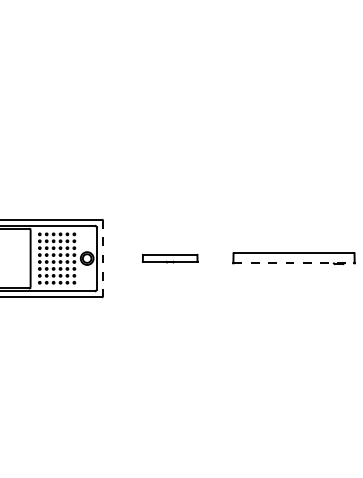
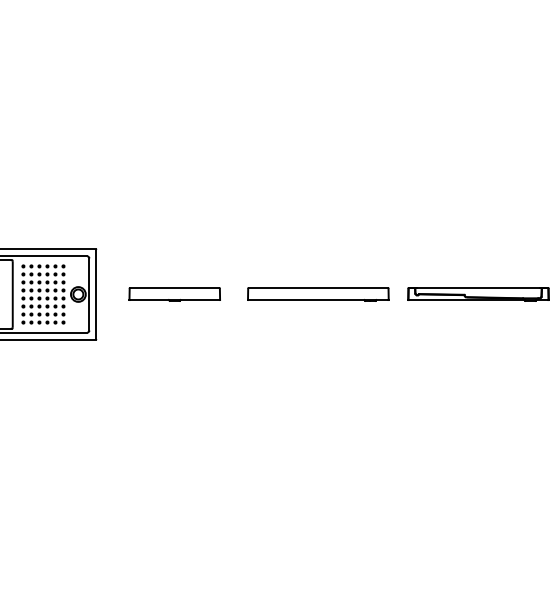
line: (102, 258) -> (96, 294), dashed -> solid
part: (170, 258) -> (174, 294), size x1.43
line: (294, 263) -> (318, 300), dashed -> solid

